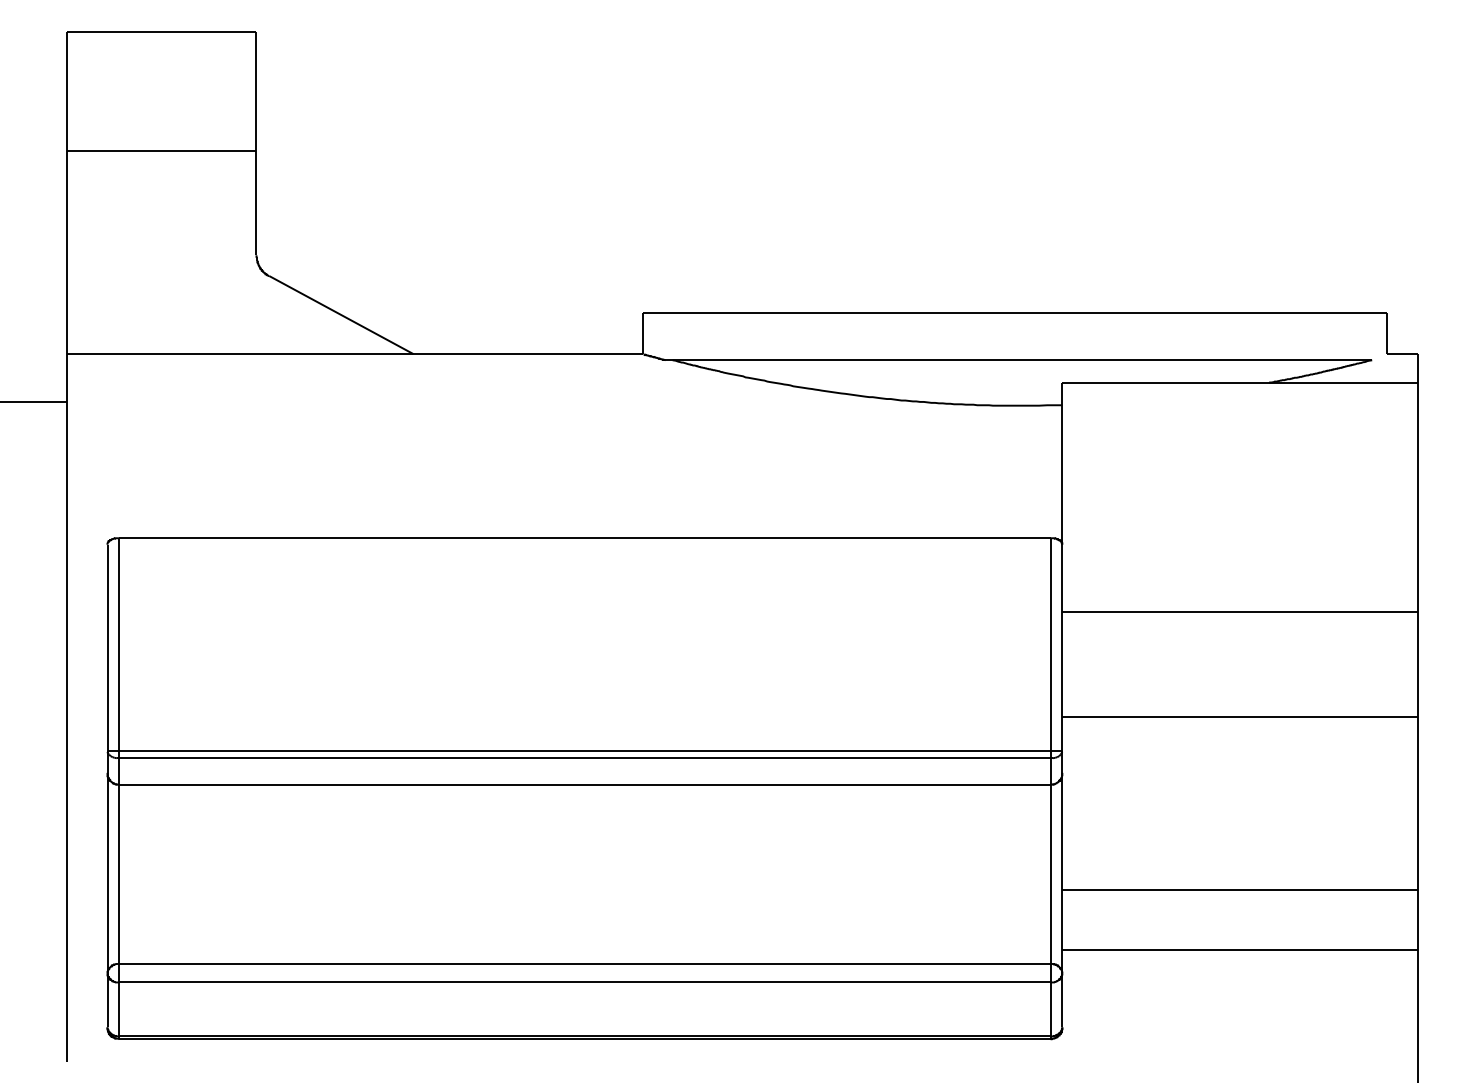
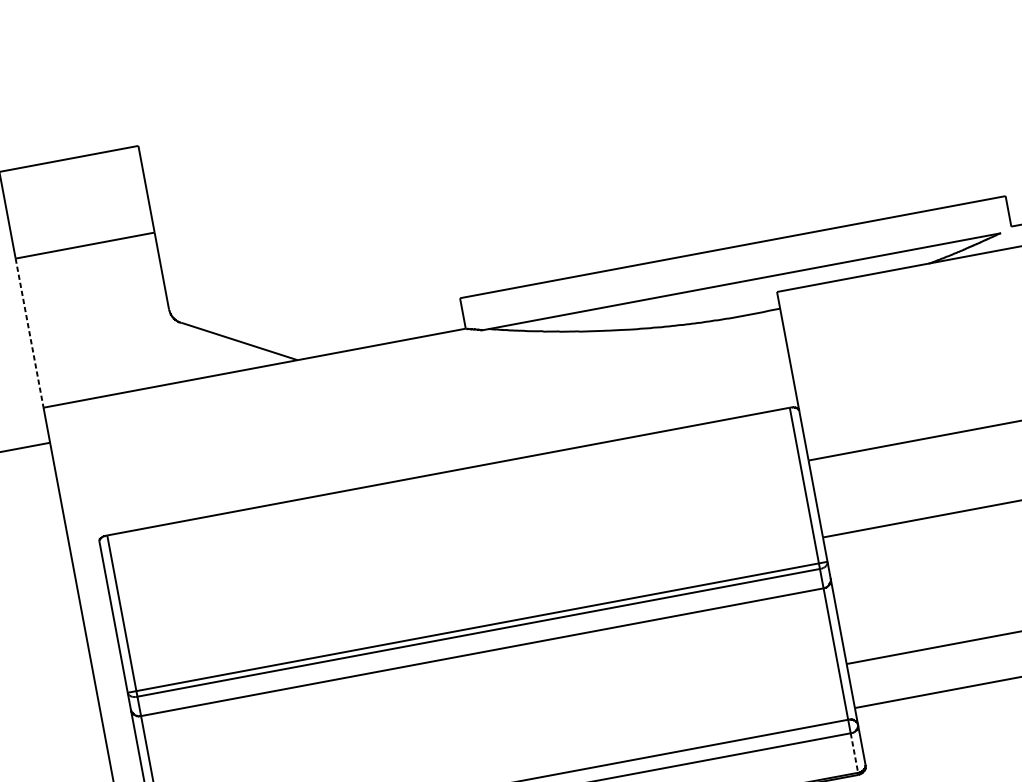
line: (66, 252) -> (29, 333), solid -> dashed
line: (1050, 1009) -> (854, 753), solid -> dashed

